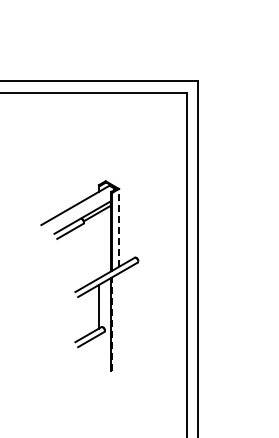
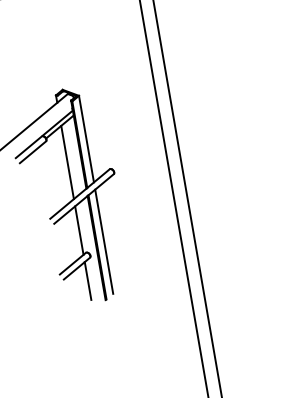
line: (119, 227) -> (86, 138), dashed -> solid
line: (99, 245) -> (68, 162), added
line: (119, 320) -> (104, 241), added
line: (112, 324) -> (97, 247), dashed -> solid
line: (99, 352) -> (88, 281), added

